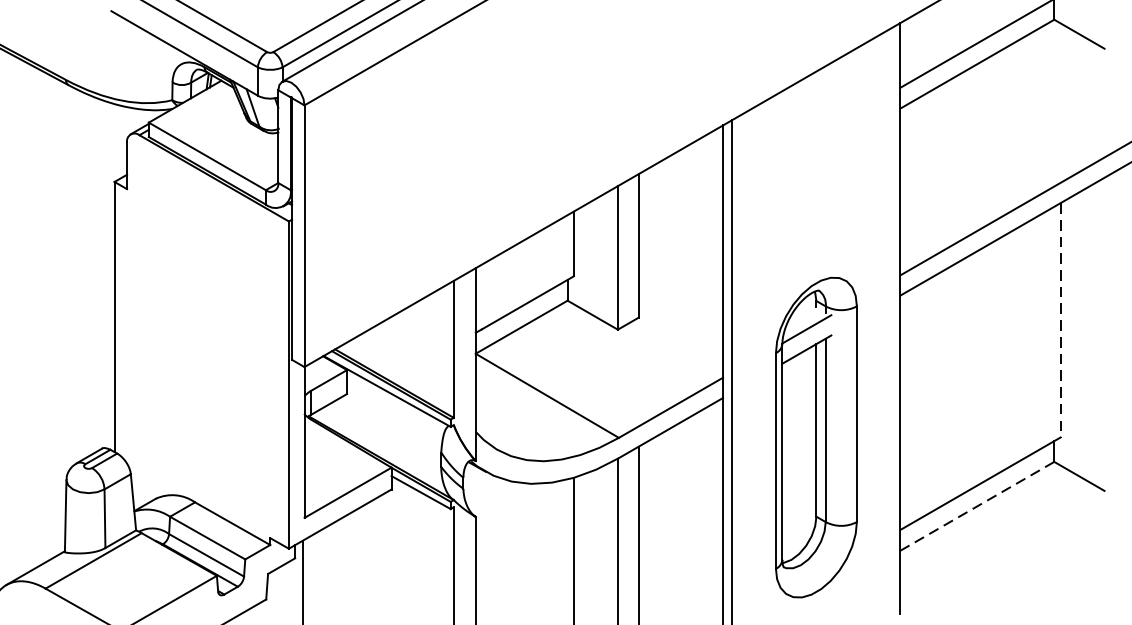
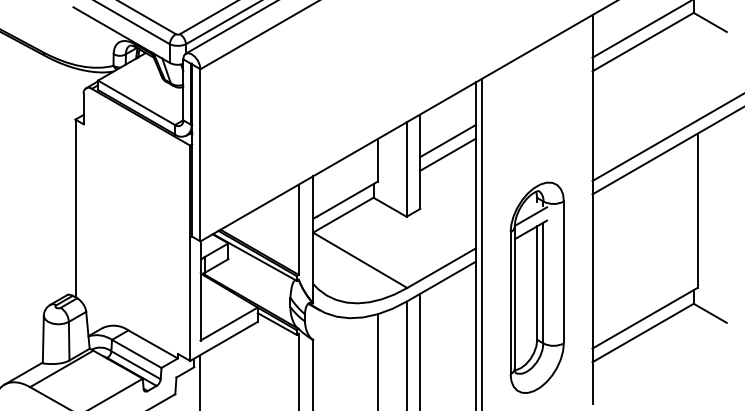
line: (680, 215) -> (447, 141), added
line: (680, 234) -> (447, 154), added
line: (1060, 321) -> (697, 211), dashed -> solid
line: (976, 507) -> (642, 333), dashed -> solid

